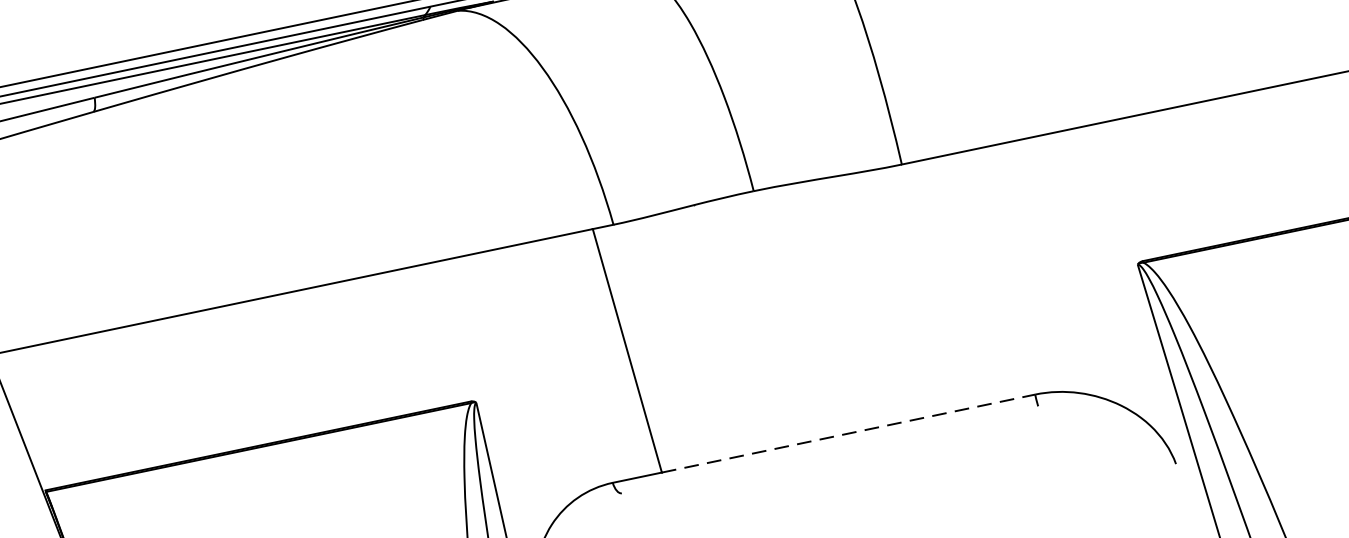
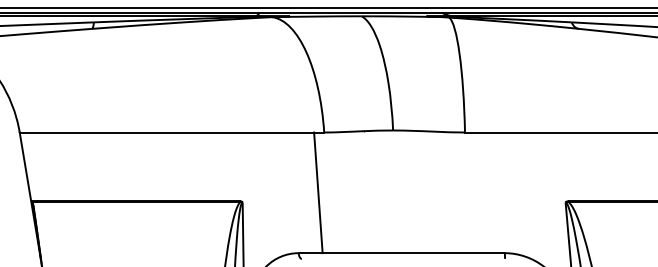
line: (850, 433) -> (414, 253), dashed -> solid

